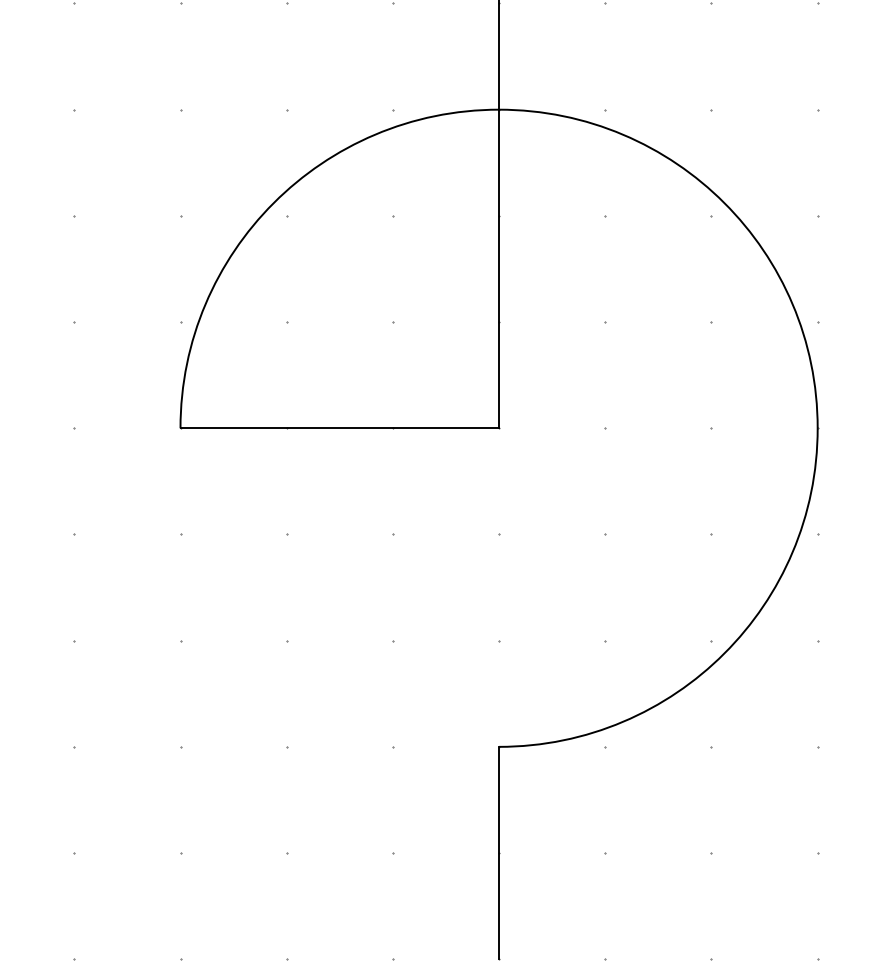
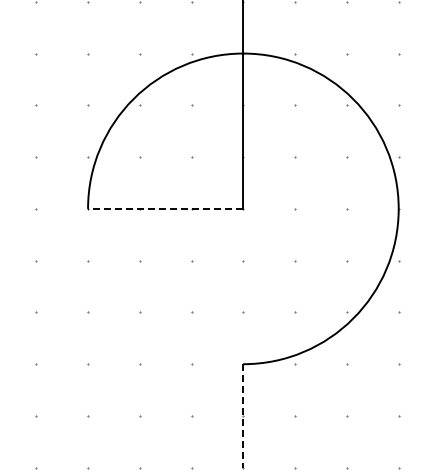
line: (339, 427) -> (165, 208), solid -> dashed
line: (499, 852) -> (243, 415), solid -> dashed

